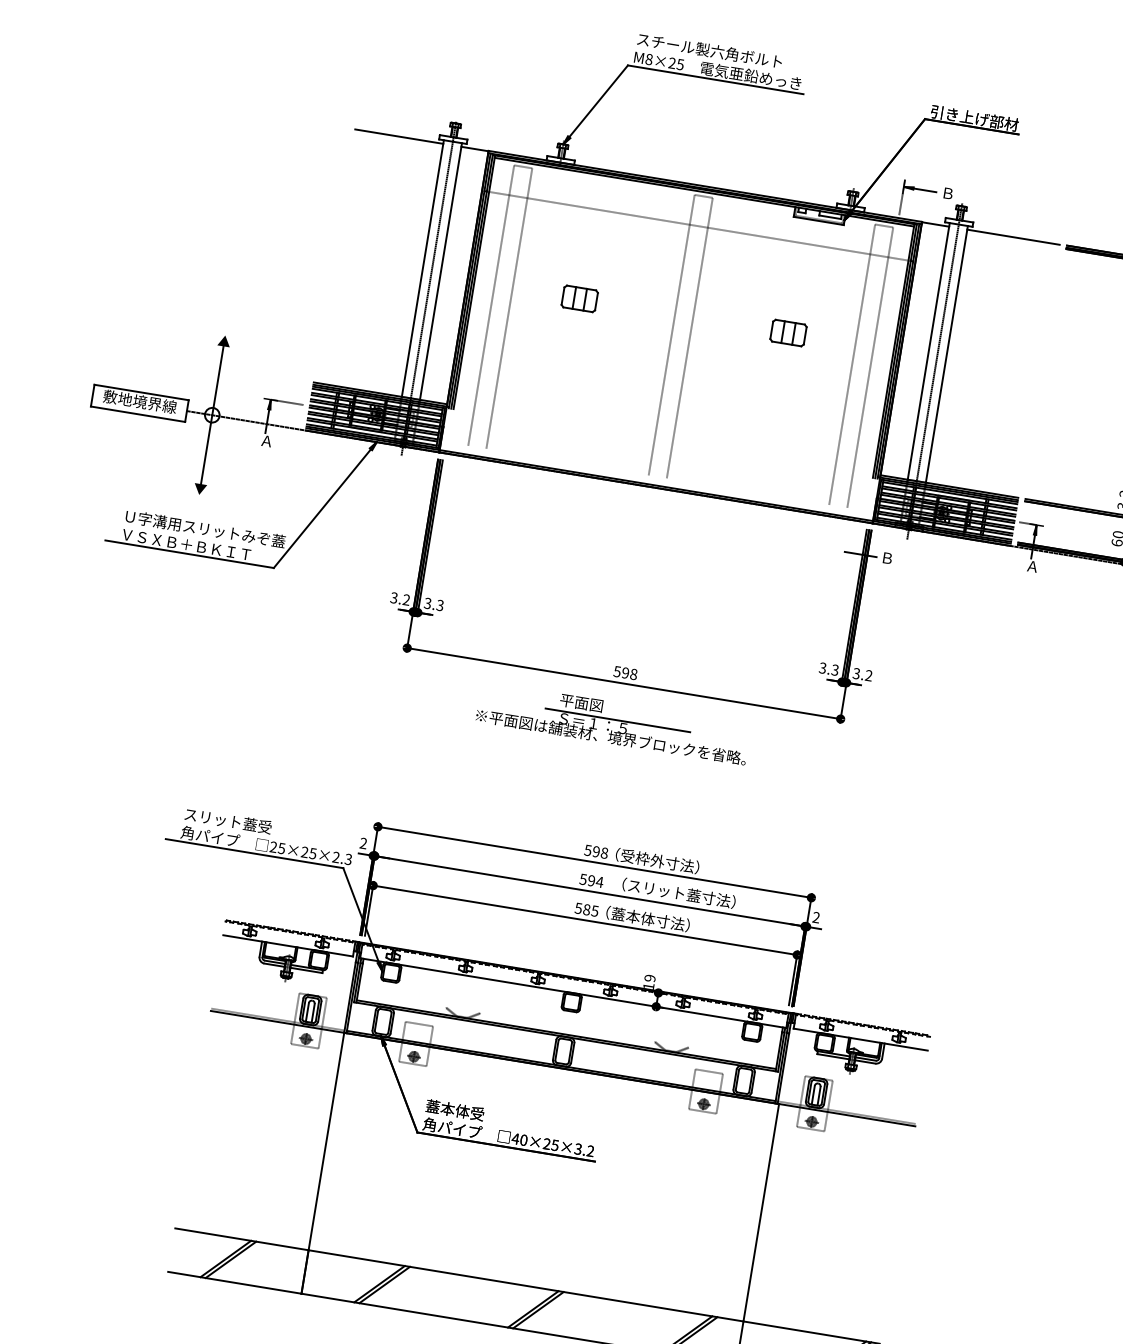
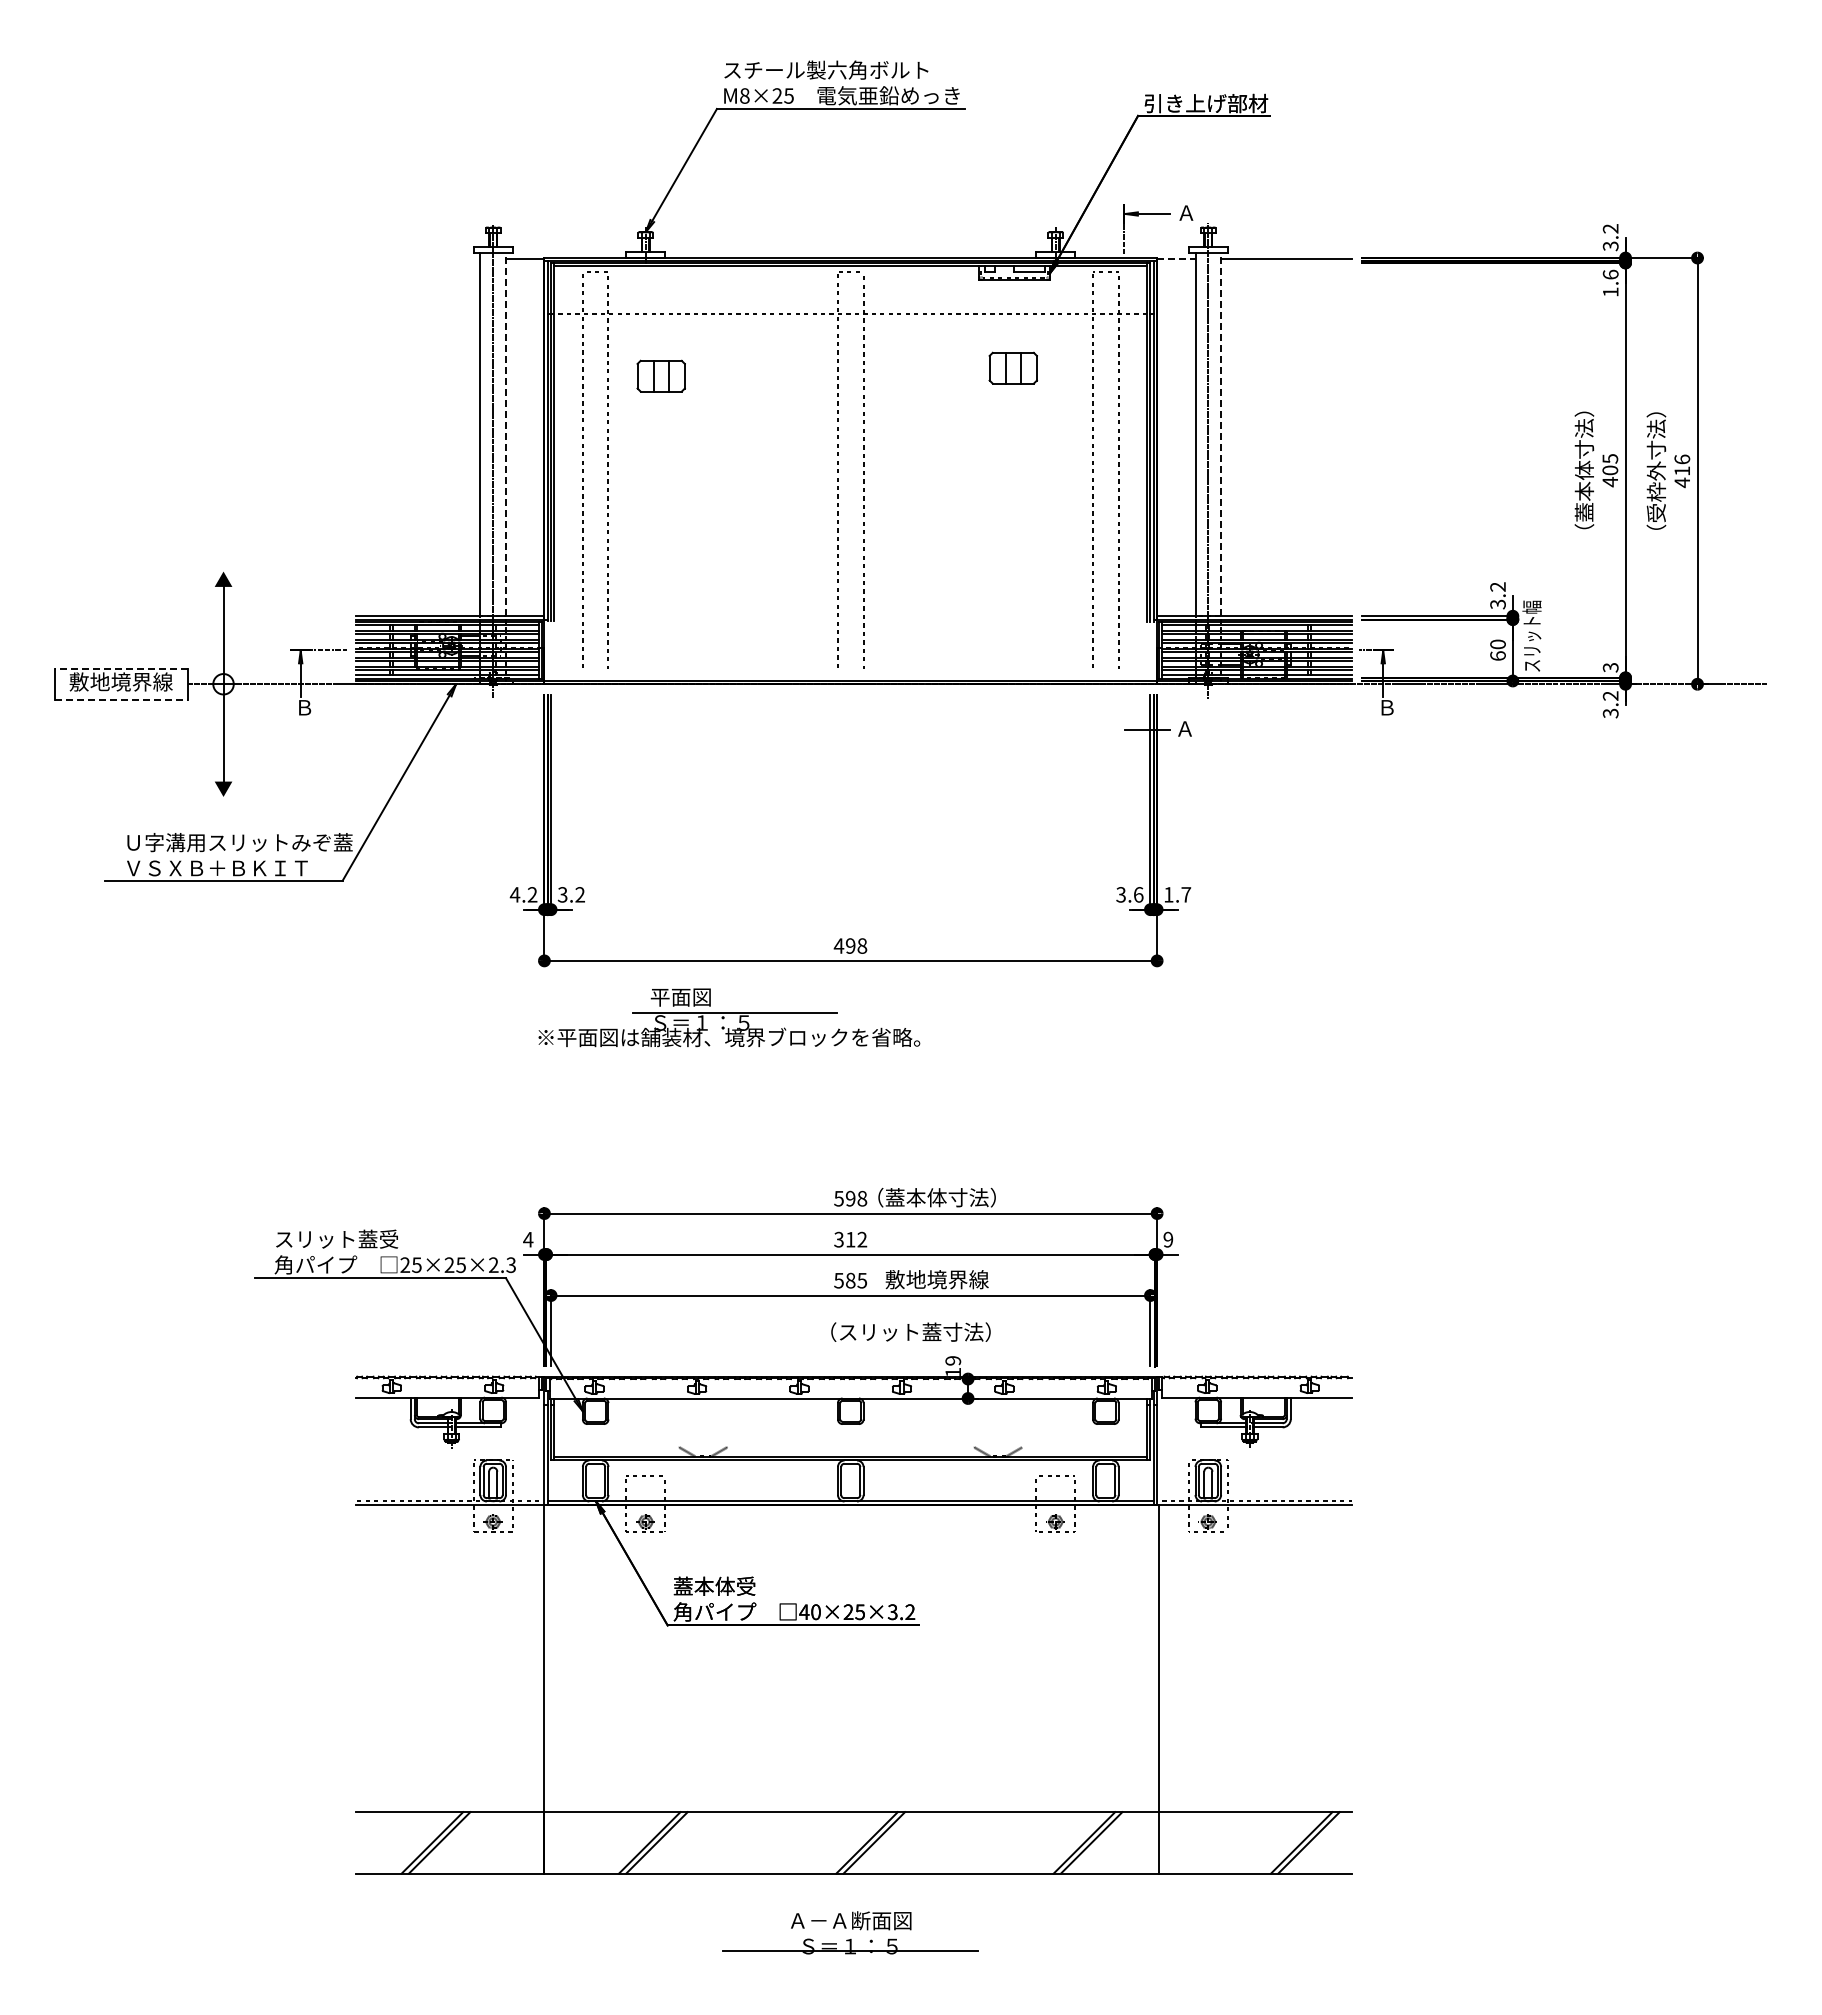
line: (398, 136) -> (417, 258), removed
text: (948, 193) -> (1186, 212), Ｂ -> Ａ
line: (935, 224) -> (1176, 258), solid -> dashed
line: (441, 271) -> (506, 434), solid -> dashed
part: (579, 298) -> (660, 375), moved
part: (788, 332) -> (1012, 367), moved
line: (947, 354) -> (1221, 434), solid -> dashed
line: (141, 392) -> (121, 668), solid -> dashed
line: (138, 414) -> (121, 699), solid -> dashed
text: (266, 441) -> (304, 707), Ａ -> Ｂ
text: (886, 557) -> (1184, 728), Ｂ -> Ａ
text: (1032, 566) -> (1386, 707), Ａ -> Ｂ
text: (393, 597) -> (514, 894), 3.2 -> 4.2
text: (439, 605) -> (579, 894), 3.3 -> 3.2
text: (835, 669) -> (1138, 894), 3.3 -> 3.6
text: (617, 671) -> (838, 945), 598 -> 498
text: (862, 674) -> (1177, 894), 3.2 -> 1.7
part: (613, 723) -> (729, 1017), moved
text: (363, 843) -> (528, 1239), 2 -> 4
text: (642, 858) -> (915, 1197), （受枠外寸法） -> （蓋本体寸法）
text: (591, 880) -> (850, 1239), 594 -> 312
text: (678, 892) -> (910, 1331), moved
text: (816, 917) -> (1168, 1239), 2 -> 9
text: (647, 918) -> (936, 1279), （蓋本体寸法） -> 敷地境界線

